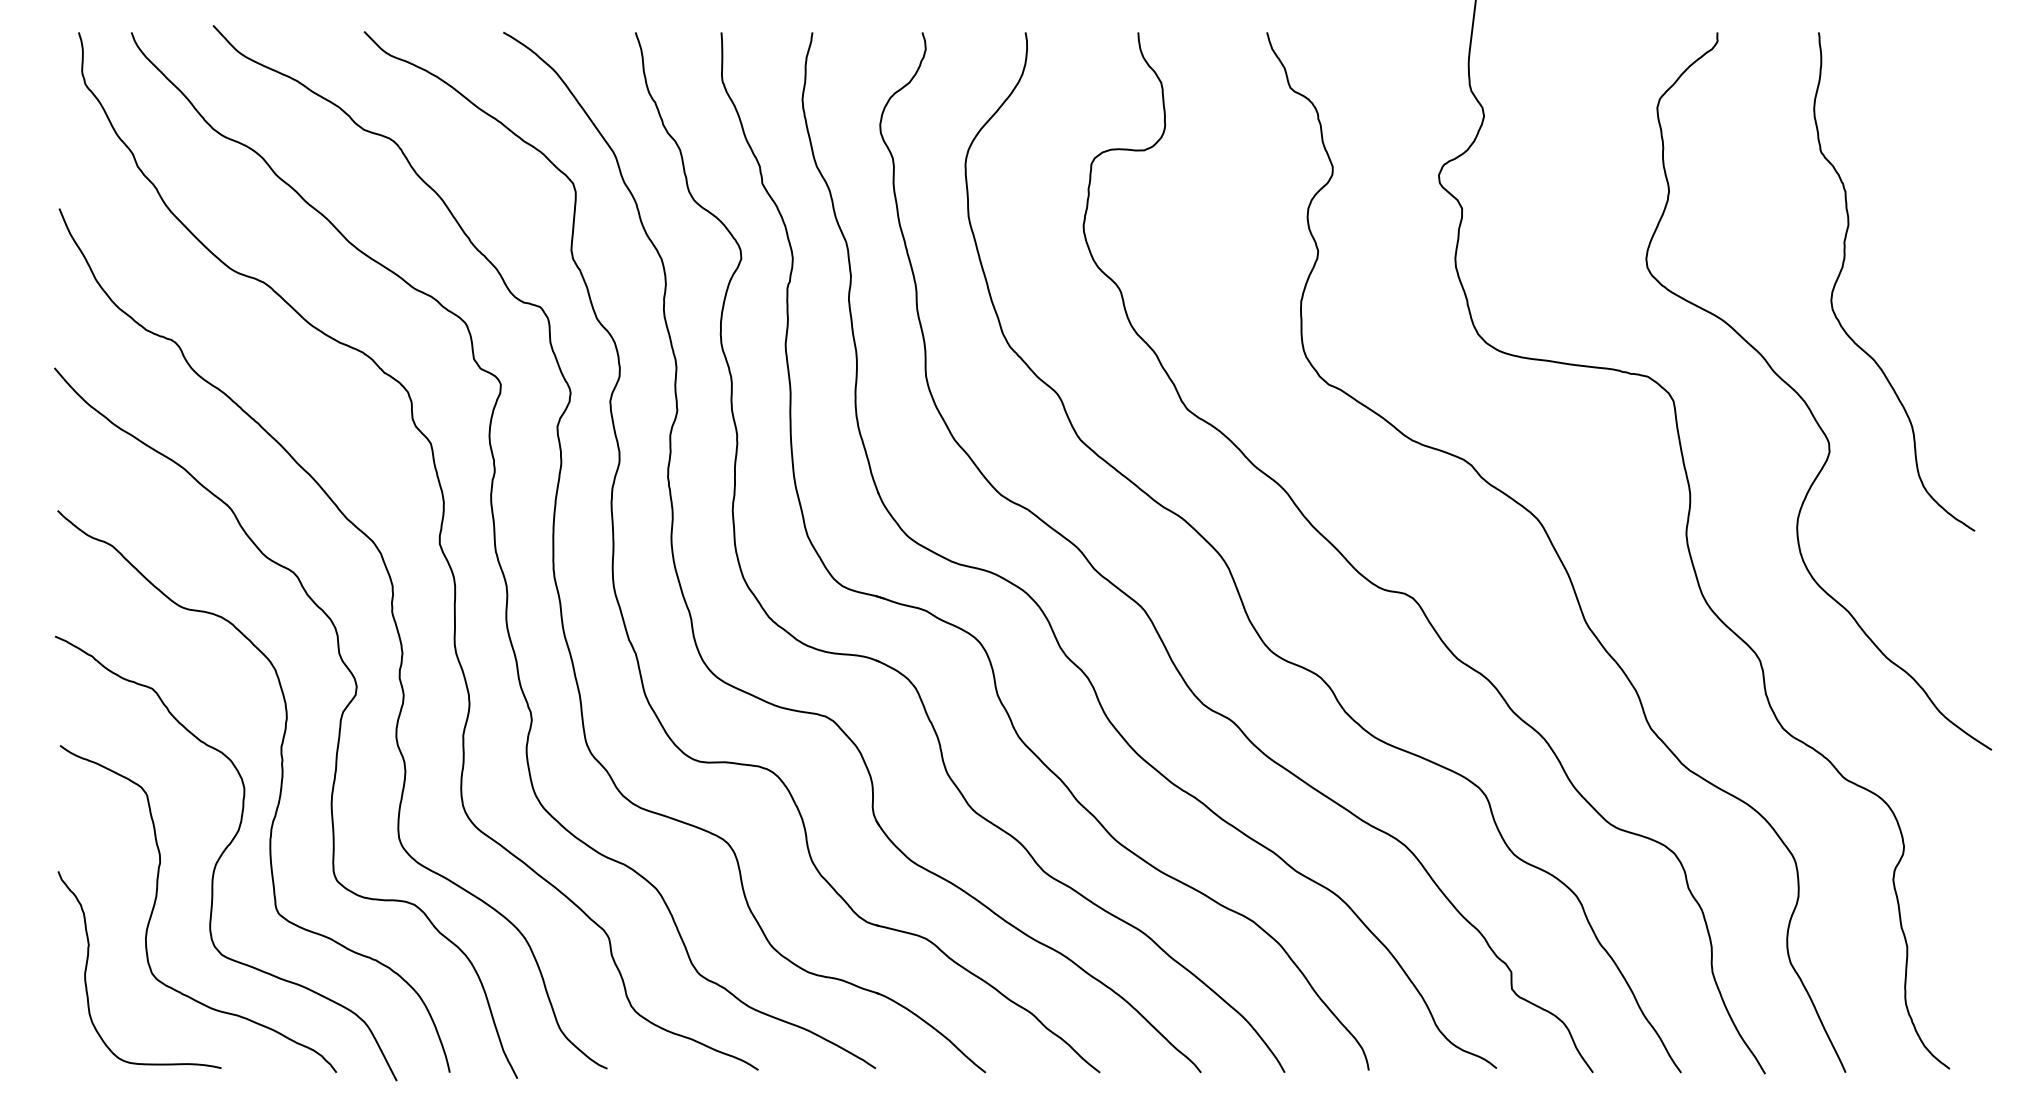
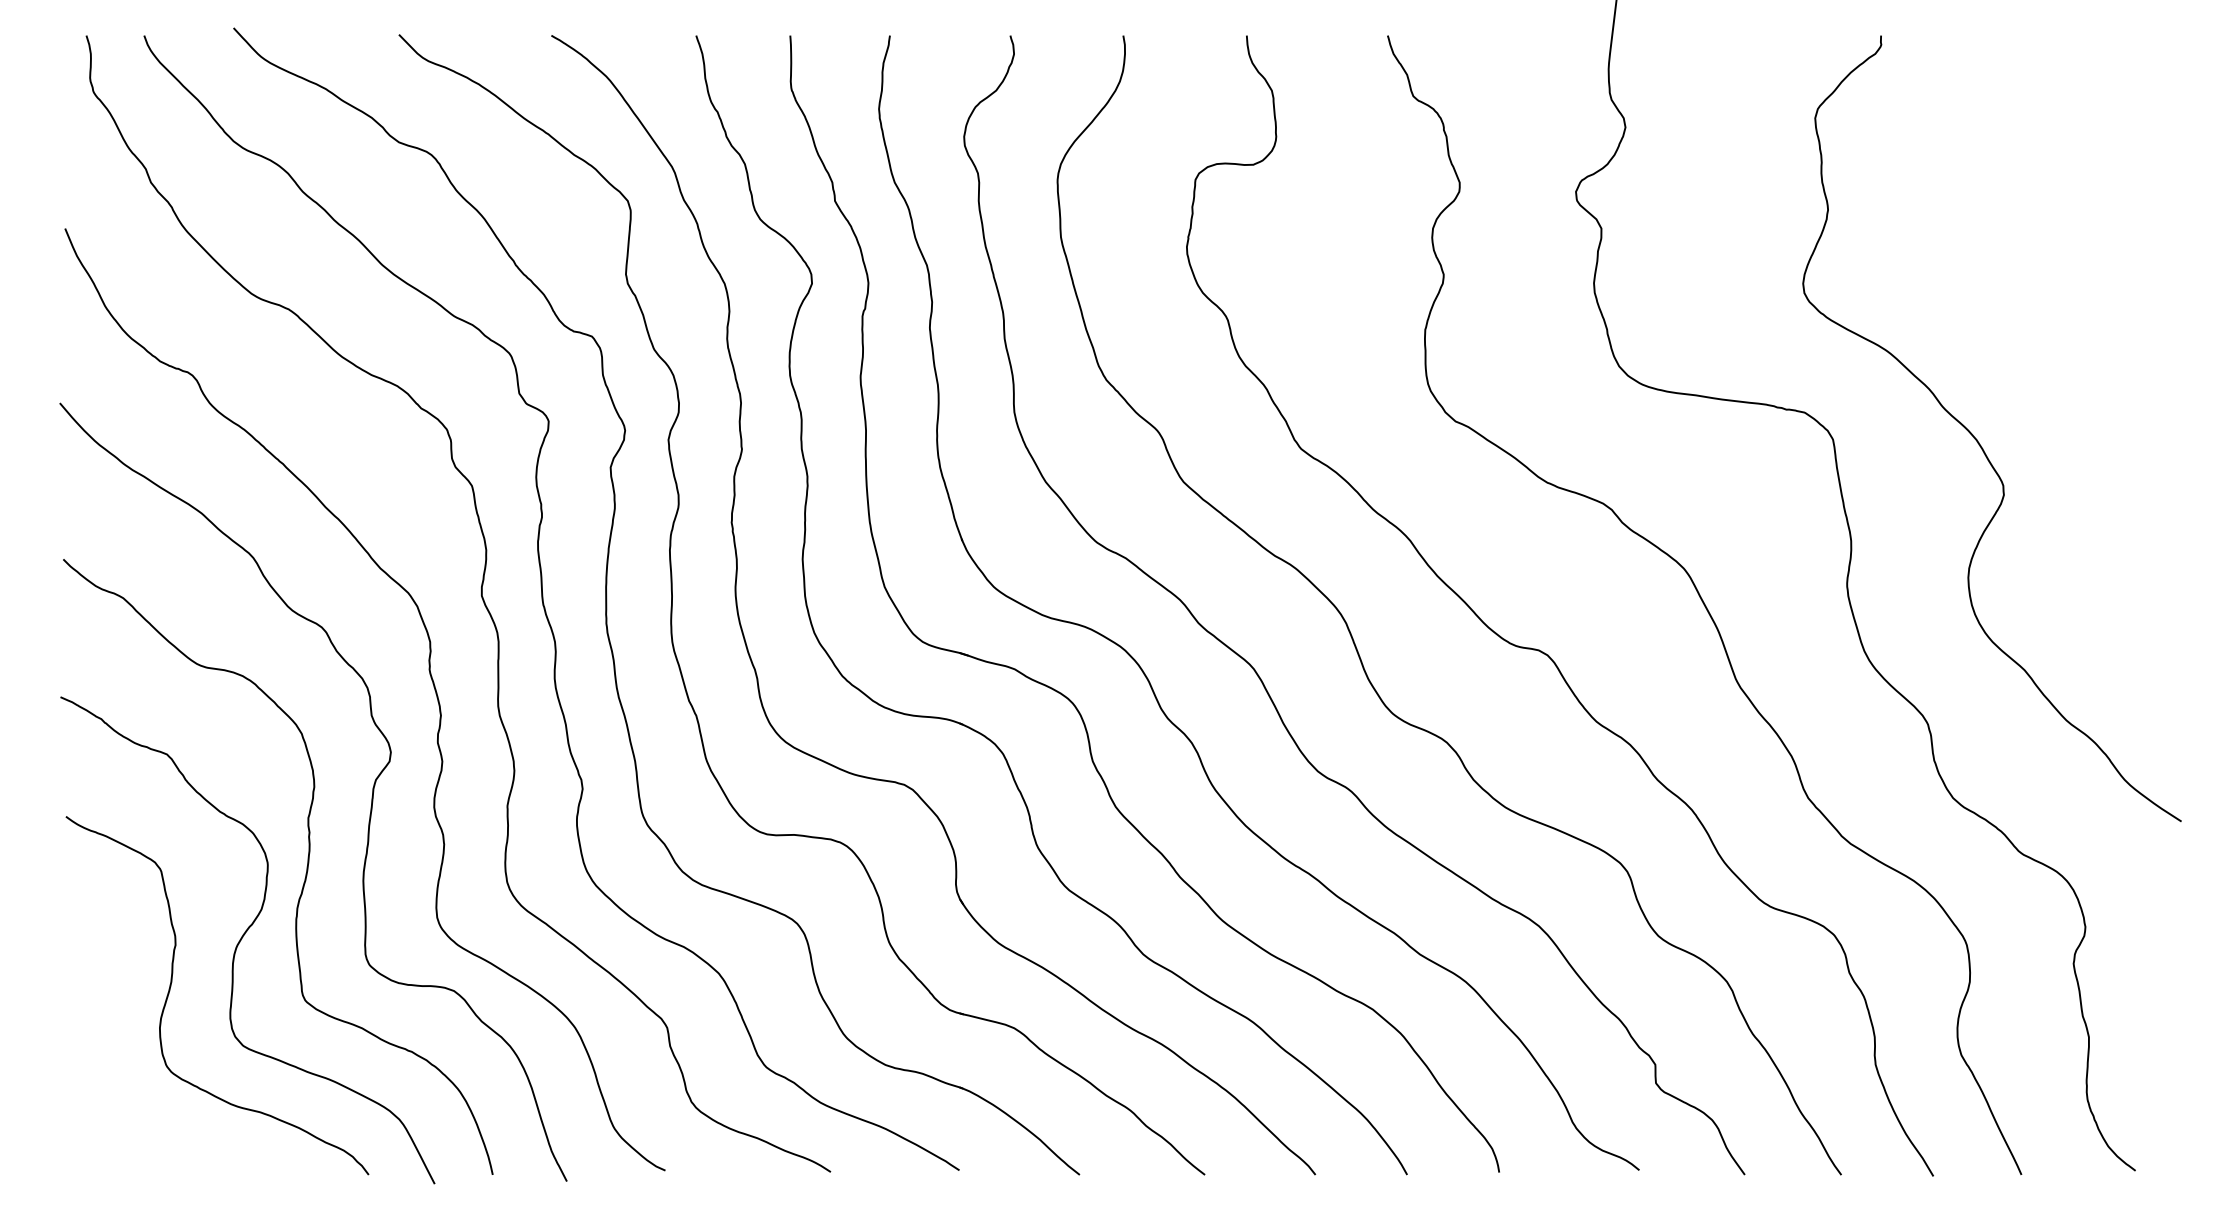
curve: (1843, 266) -> (2019, 291), removed
curve: (87, 963) -> (96, 1055), removed

